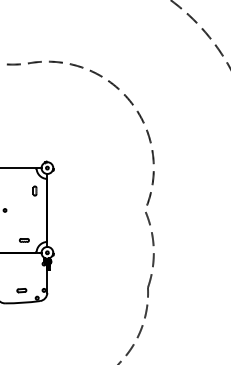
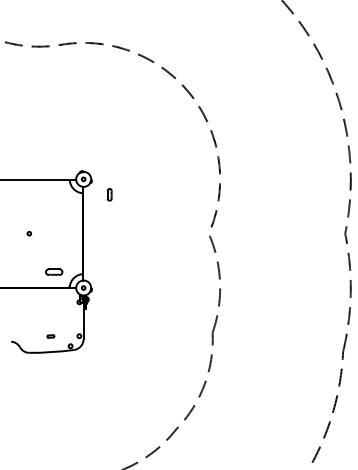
part: (34, 190) -> (109, 194), moved
part: (23, 239) -> (53, 271), size x1.4
part: (21, 290) -> (50, 336), size x0.6

